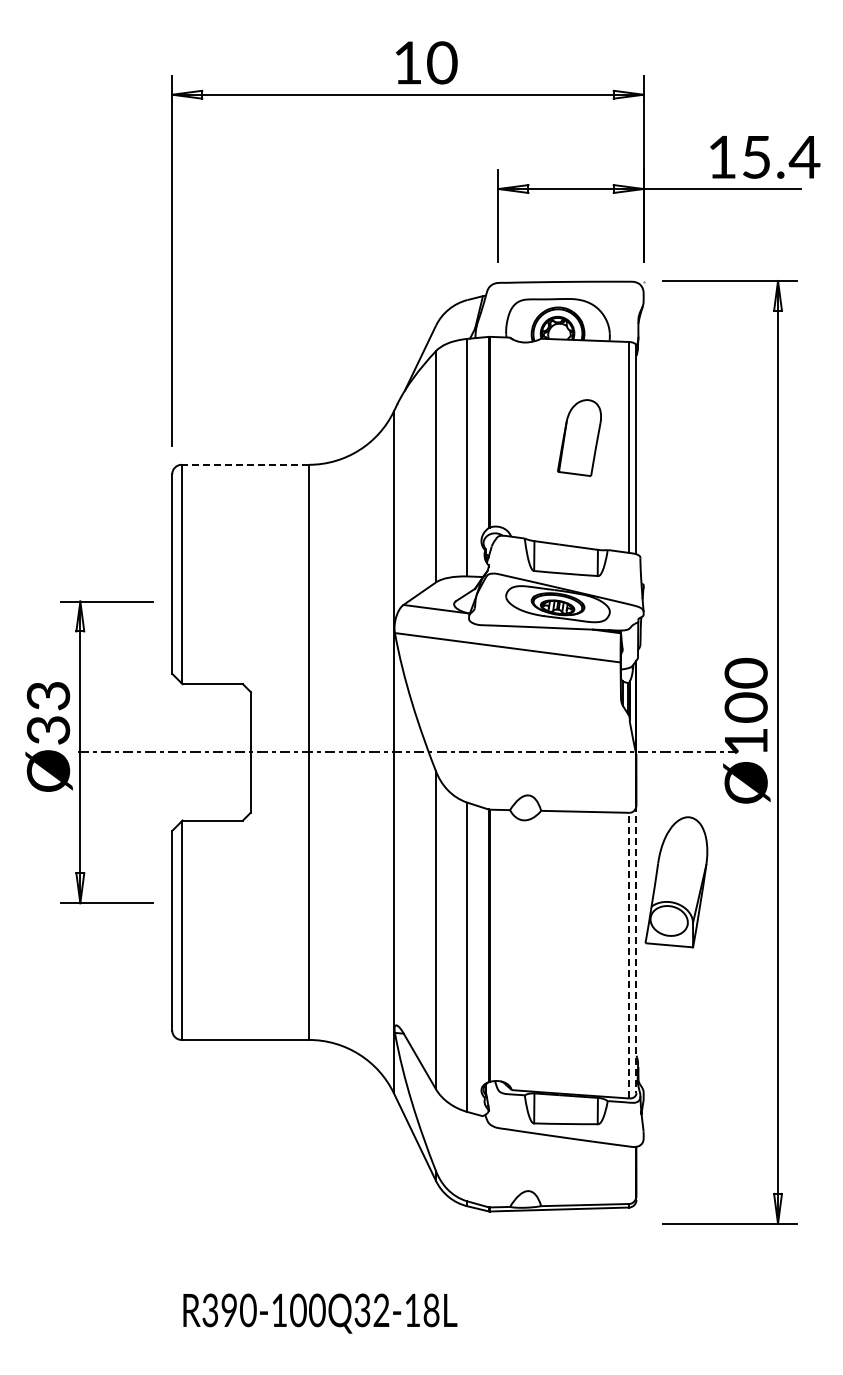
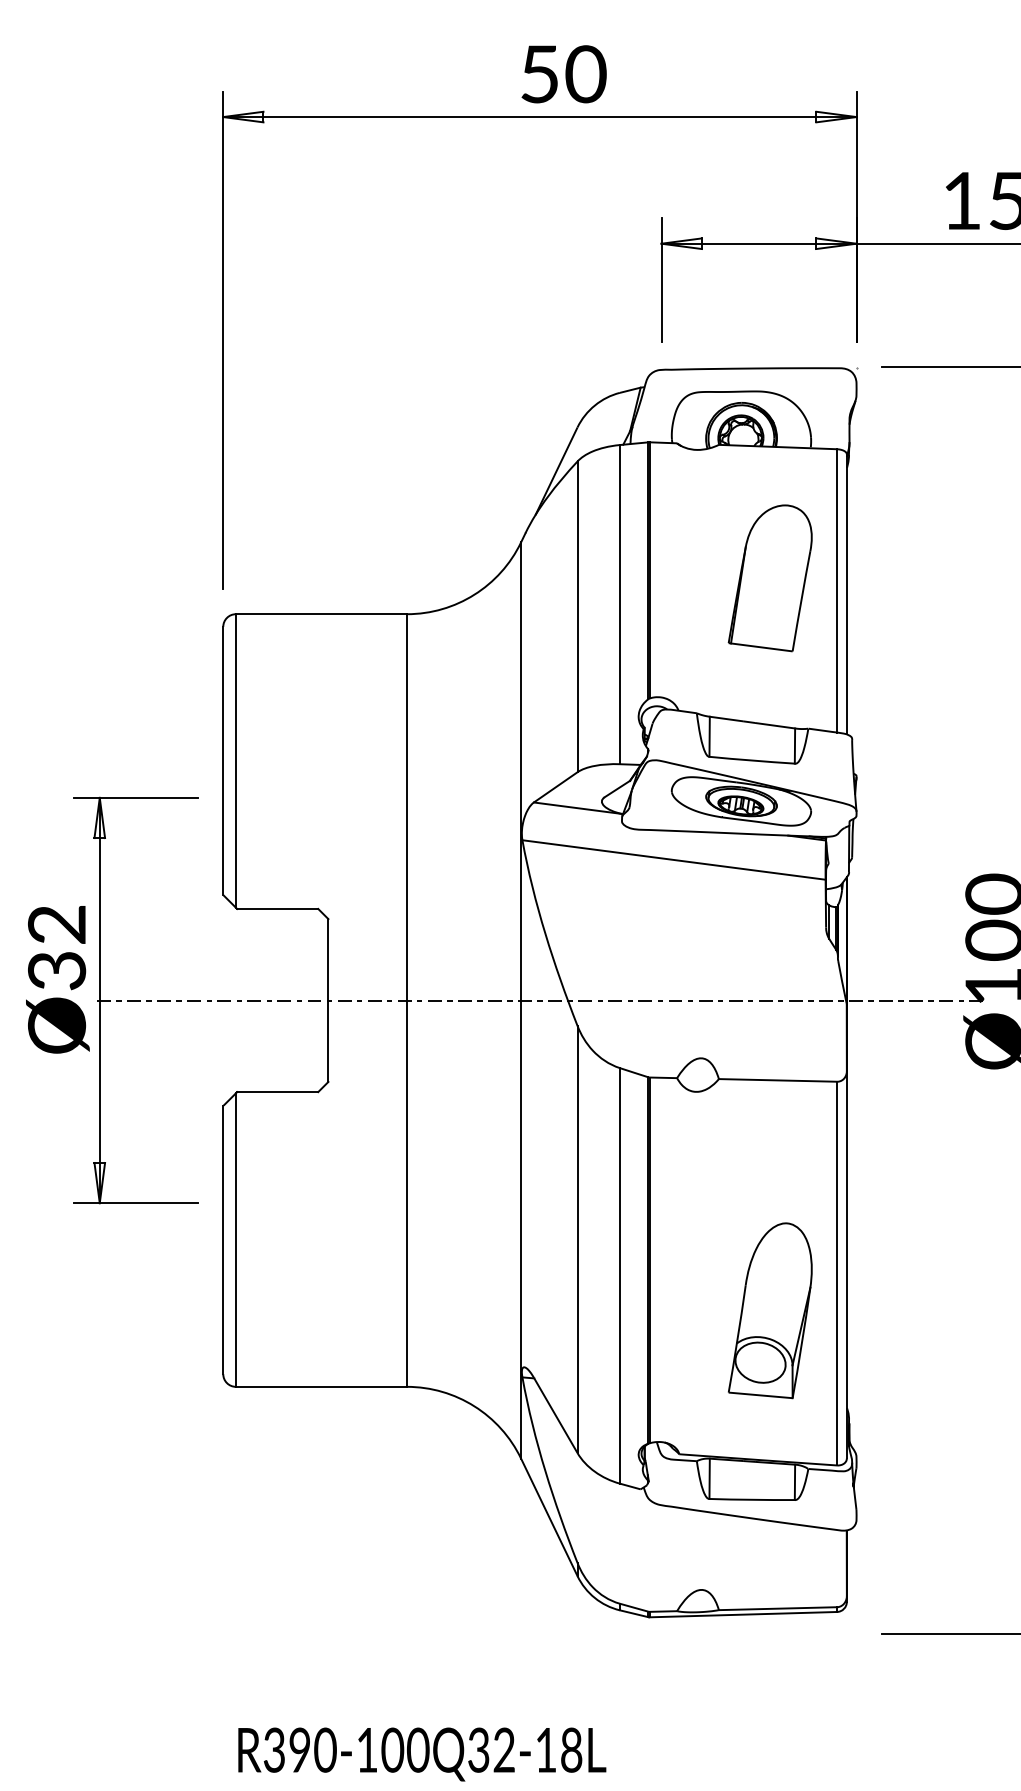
text: (407, 62) -> (539, 73), 10 -> 50
part: (579, 437) -> (770, 577), size x1.43
line: (245, 464) -> (321, 613), dashed -> solid
text: (49, 696) -> (58, 925), Ø33 -> Ø32
part: (676, 882) -> (770, 1311), moved
line: (636, 949) -> (846, 1265), dashed -> solid
line: (629, 955) -> (837, 1273), dashed -> solid

